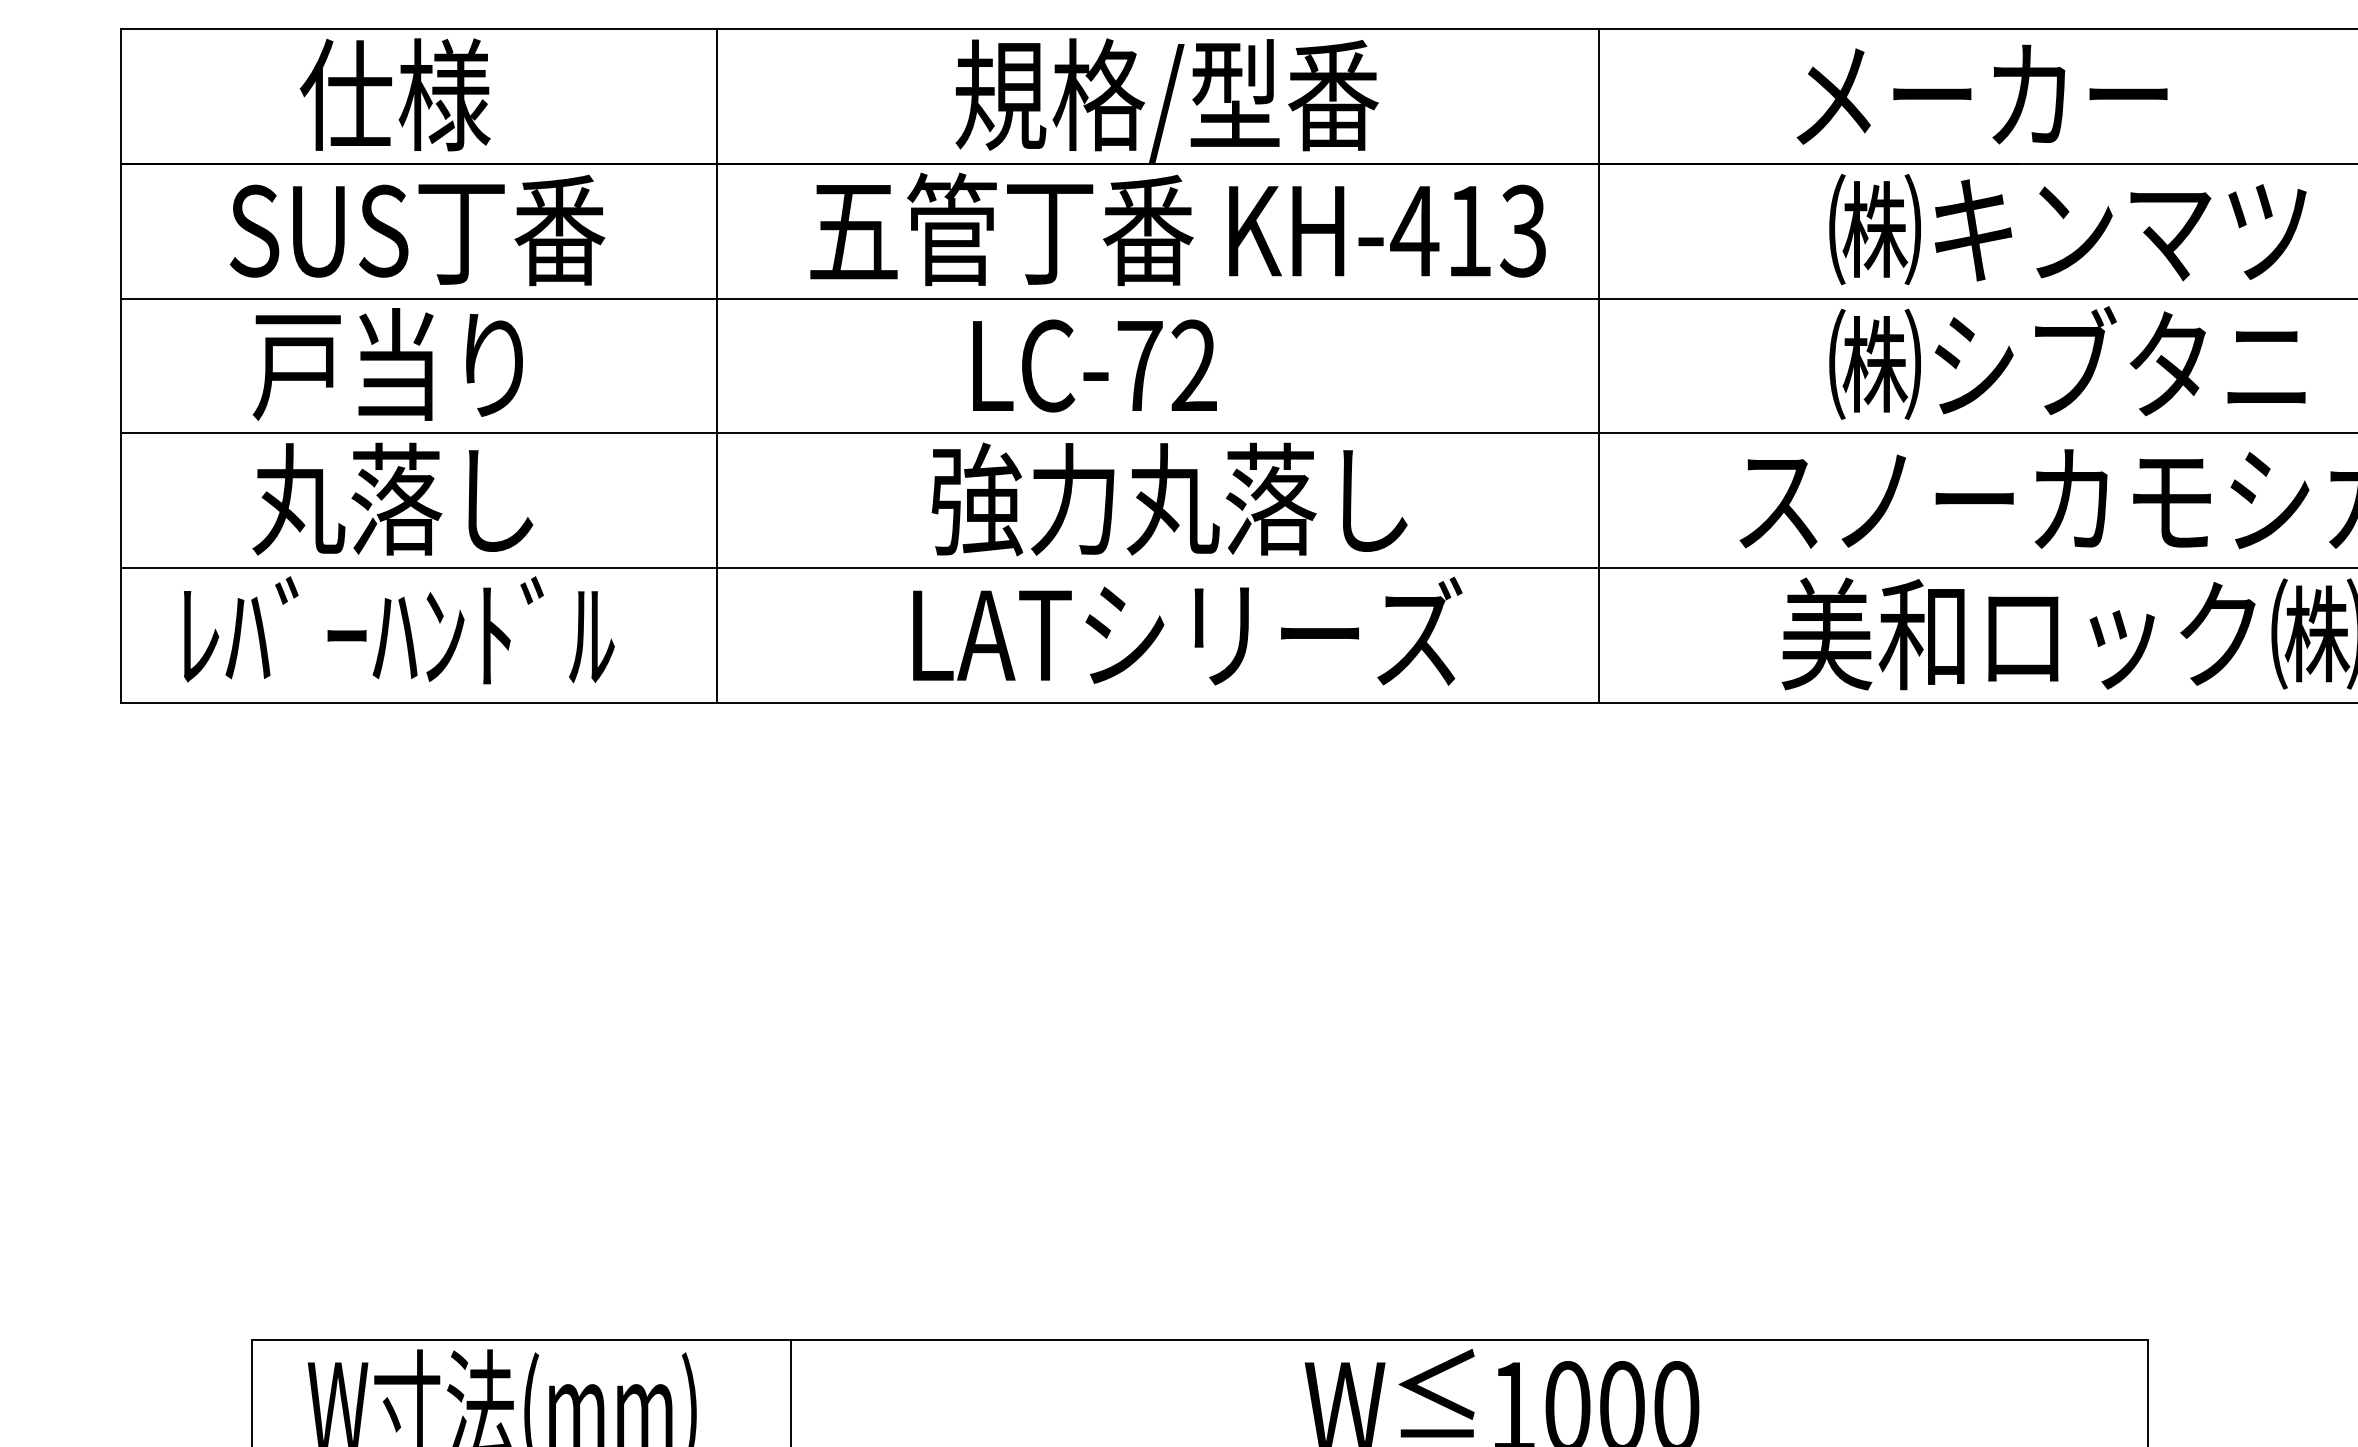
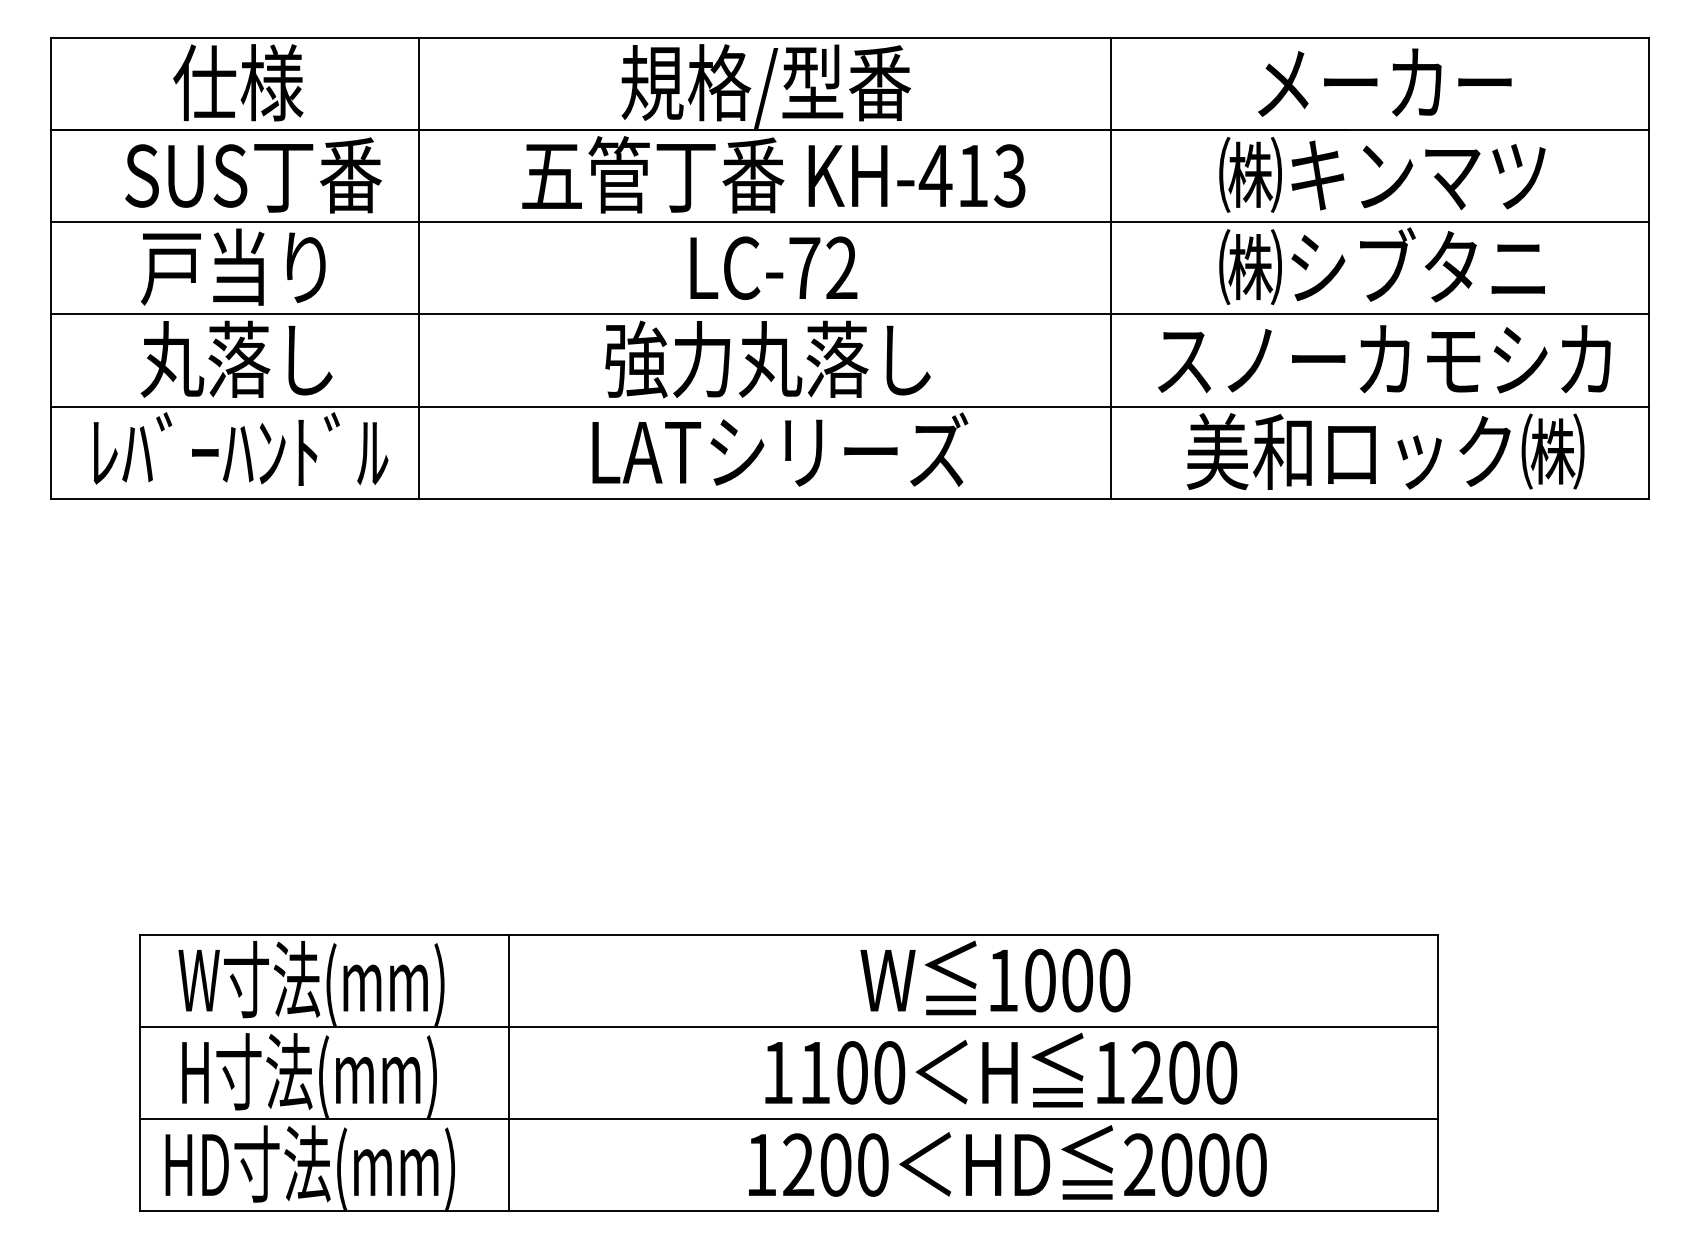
text: (1981, 94) -> (1384, 82), moved
line: (717, 364) -> (419, 267), moved
text: (1094, 364) -> (773, 267), moved
line: (1600, 364) -> (1111, 267), moved

